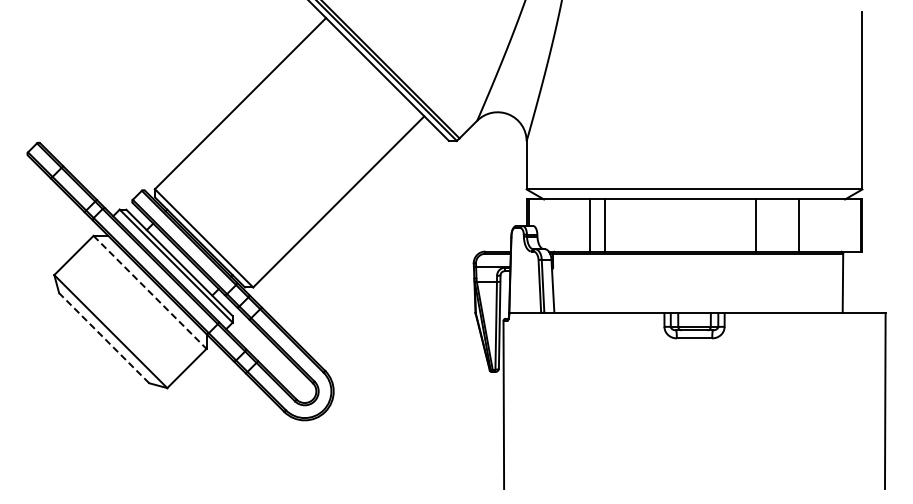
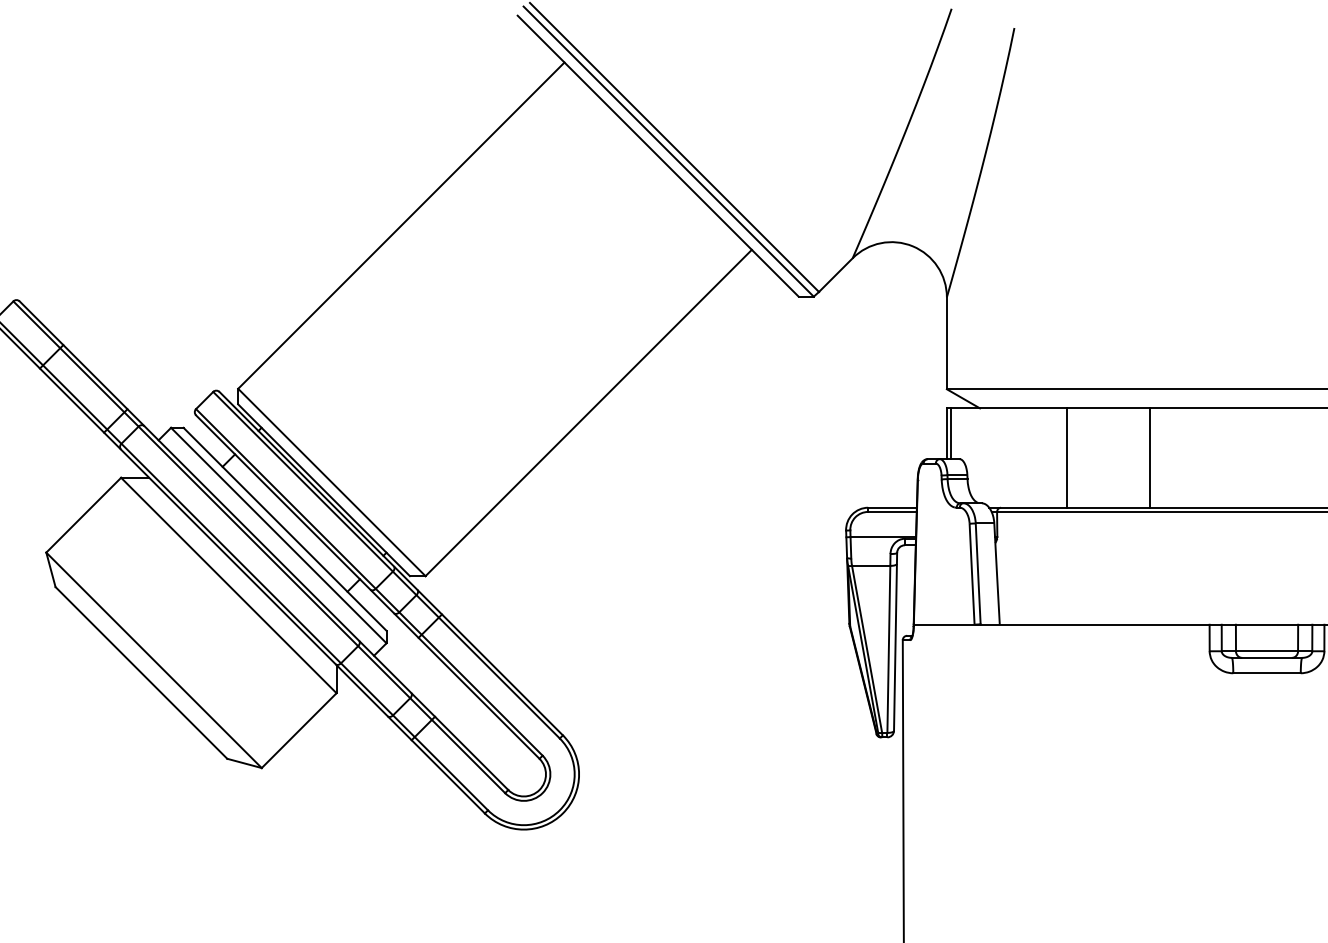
line: (605, 225) -> (1150, 458), moved
line: (150, 292) -> (229, 585), dashed -> solid
line: (104, 338) -> (141, 673), dashed -> solid

